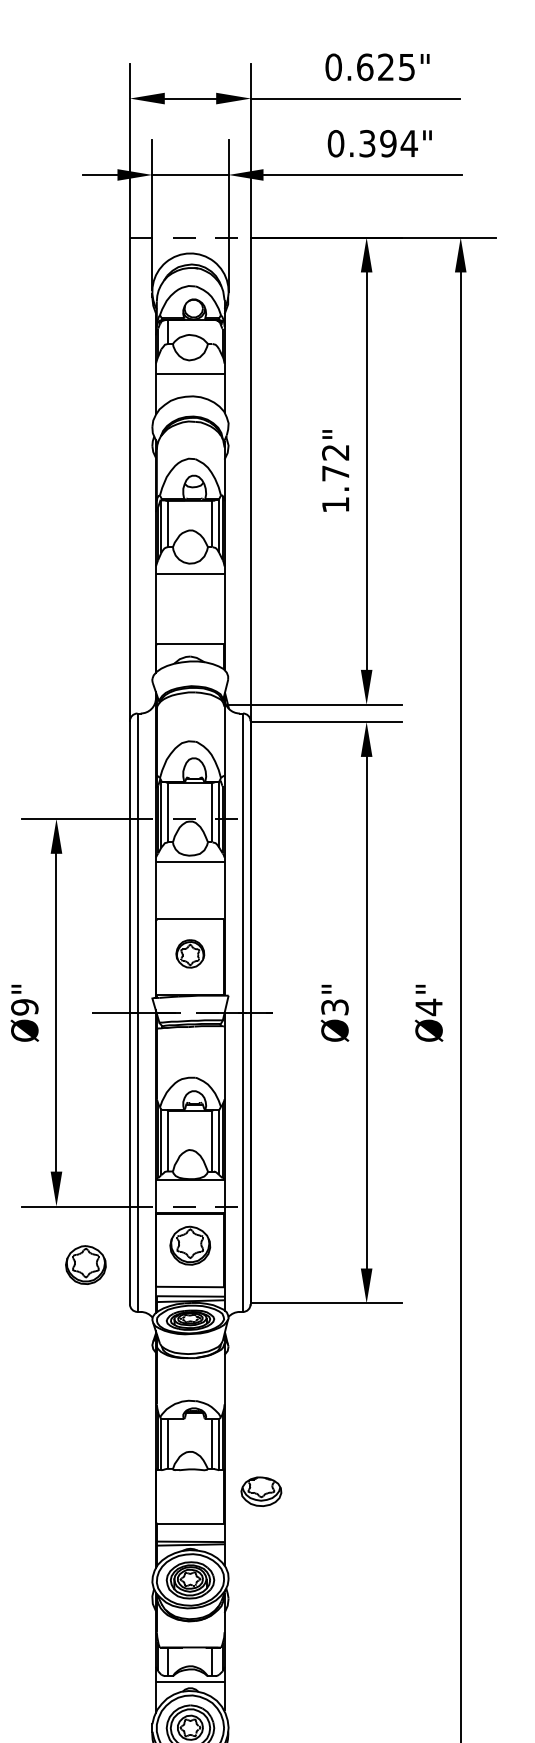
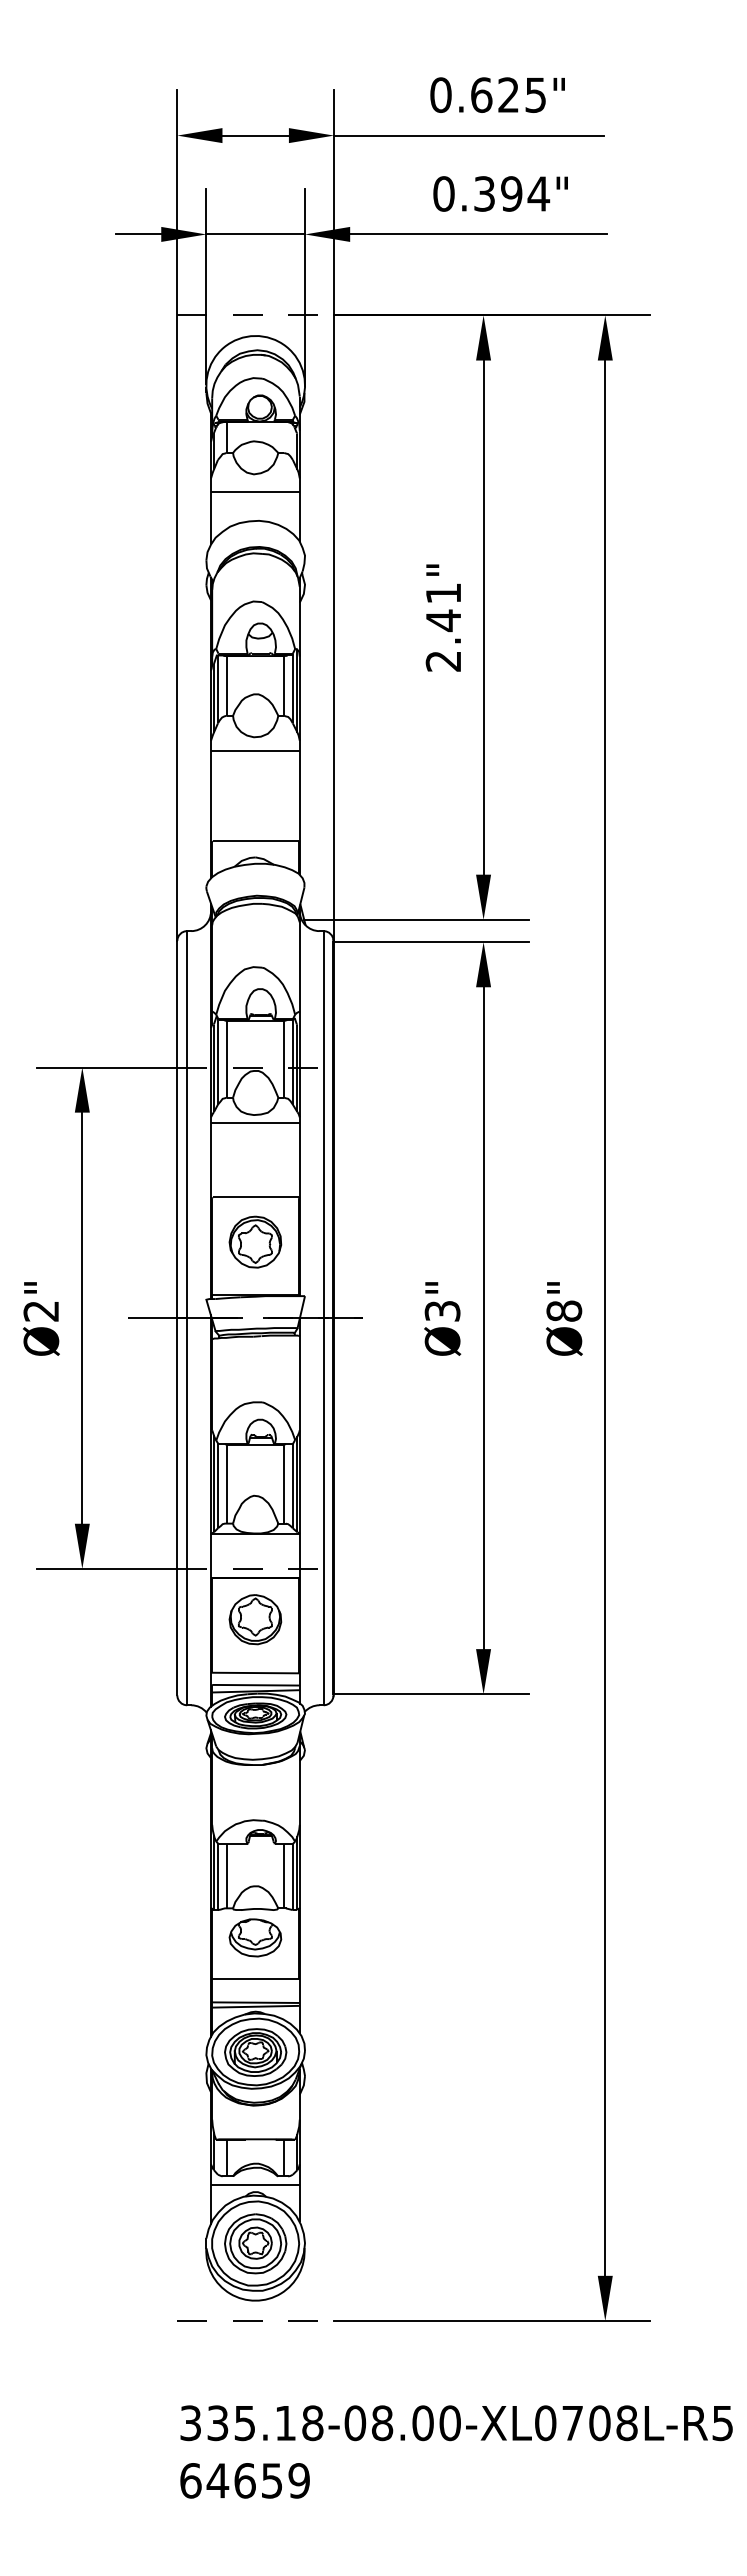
text: (334, 478) -> (442, 627), 1.72" -> 2.41"
part: (190, 953) -> (255, 1241), size x1.43
text: (24, 1006) -> (41, 1310), Ø9" -> Ø2"
text: (429, 1007) -> (564, 1311), Ø4" -> Ø8"
part: (85, 1264) -> (120, 1644), removed
part: (261, 1491) -> (255, 1937), moved

